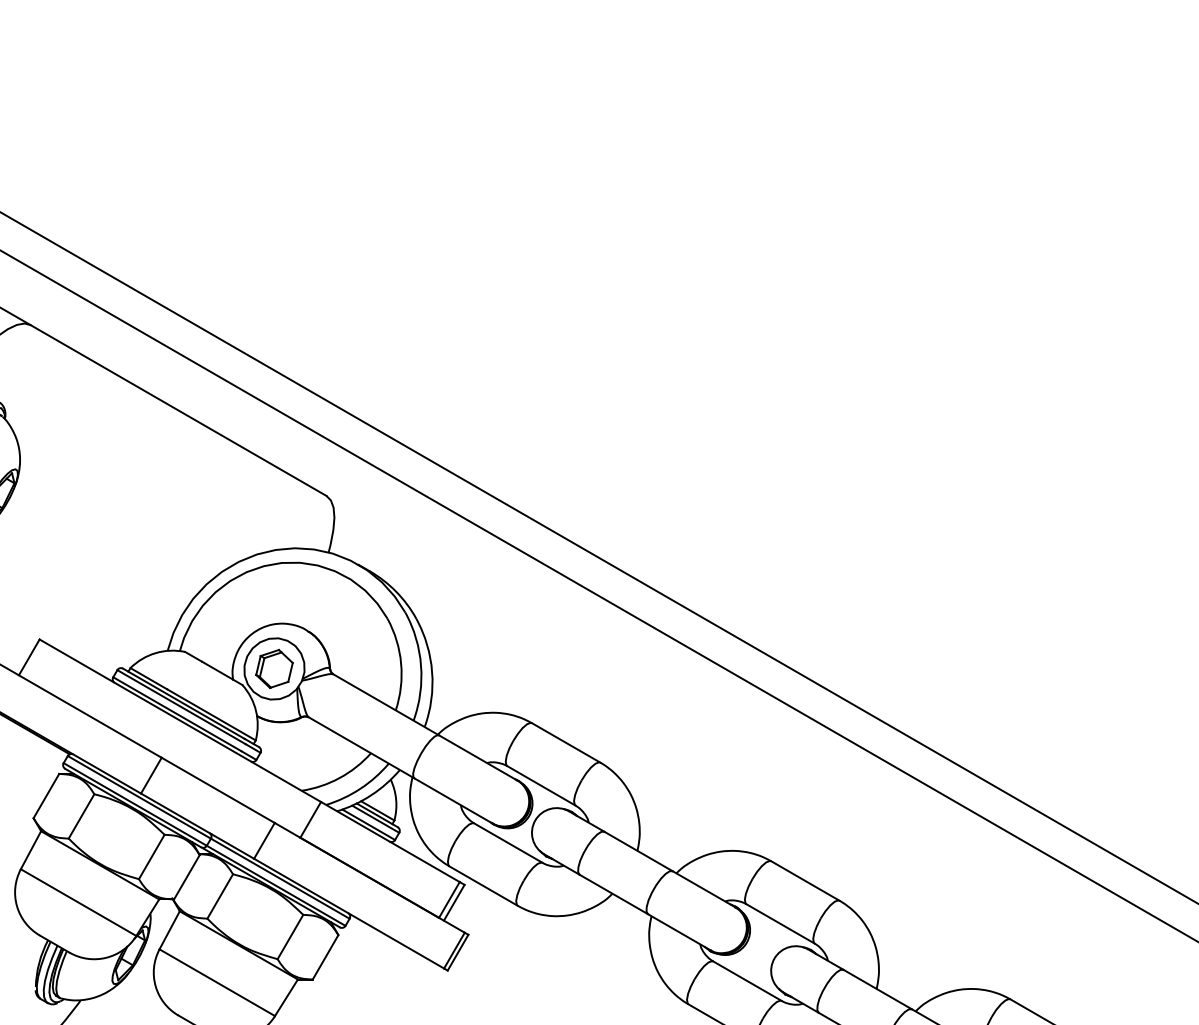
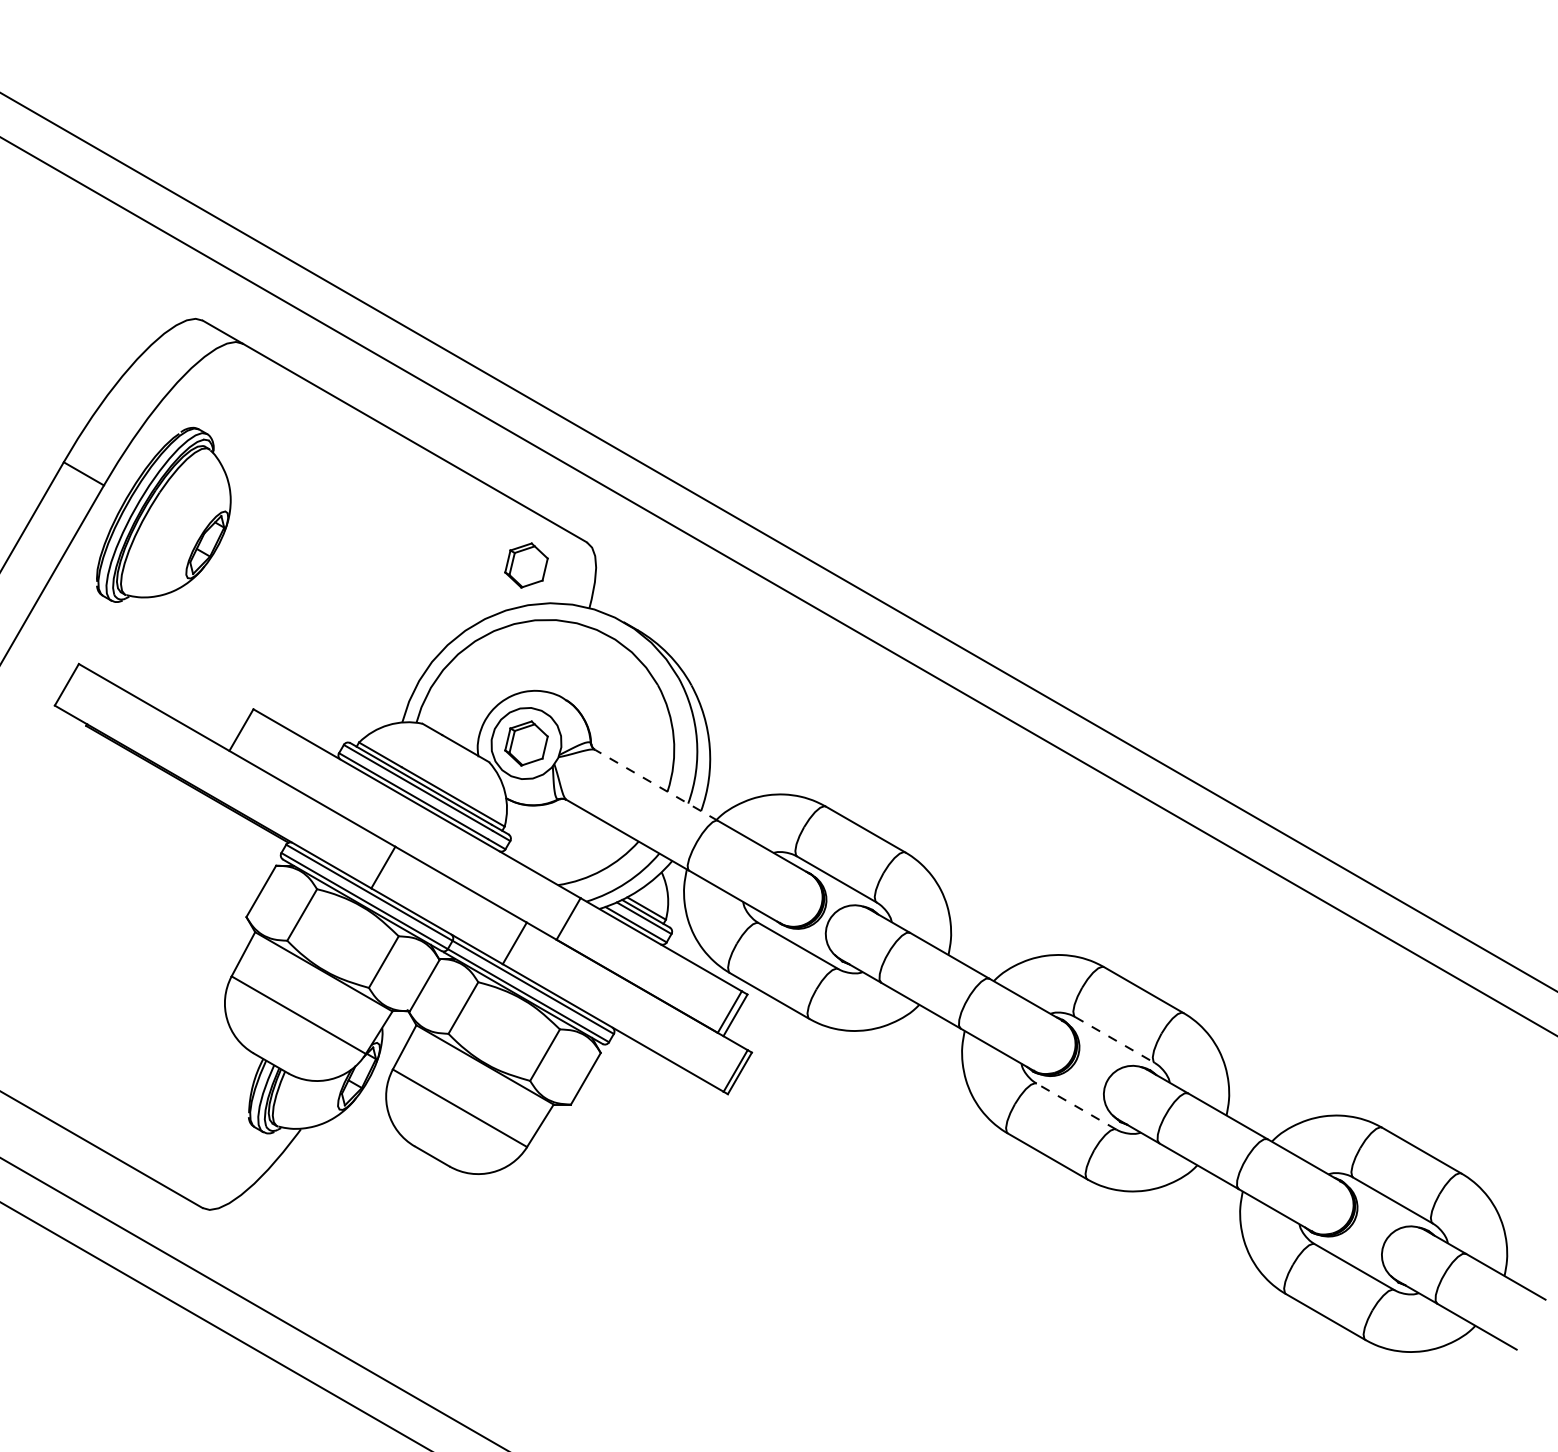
part: (274, 515) -> (526, 565), added
line: (386, 705) -> (656, 785), solid -> dashed
line: (780, 923) -> (1114, 1039), solid -> dashed
line: (747, 981) -> (1076, 1106), solid -> dashed

